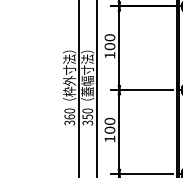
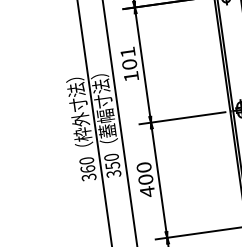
text: (109, 37) -> (127, 52), 100 -> 101
text: (109, 139) -> (146, 192), 100 -> 400

